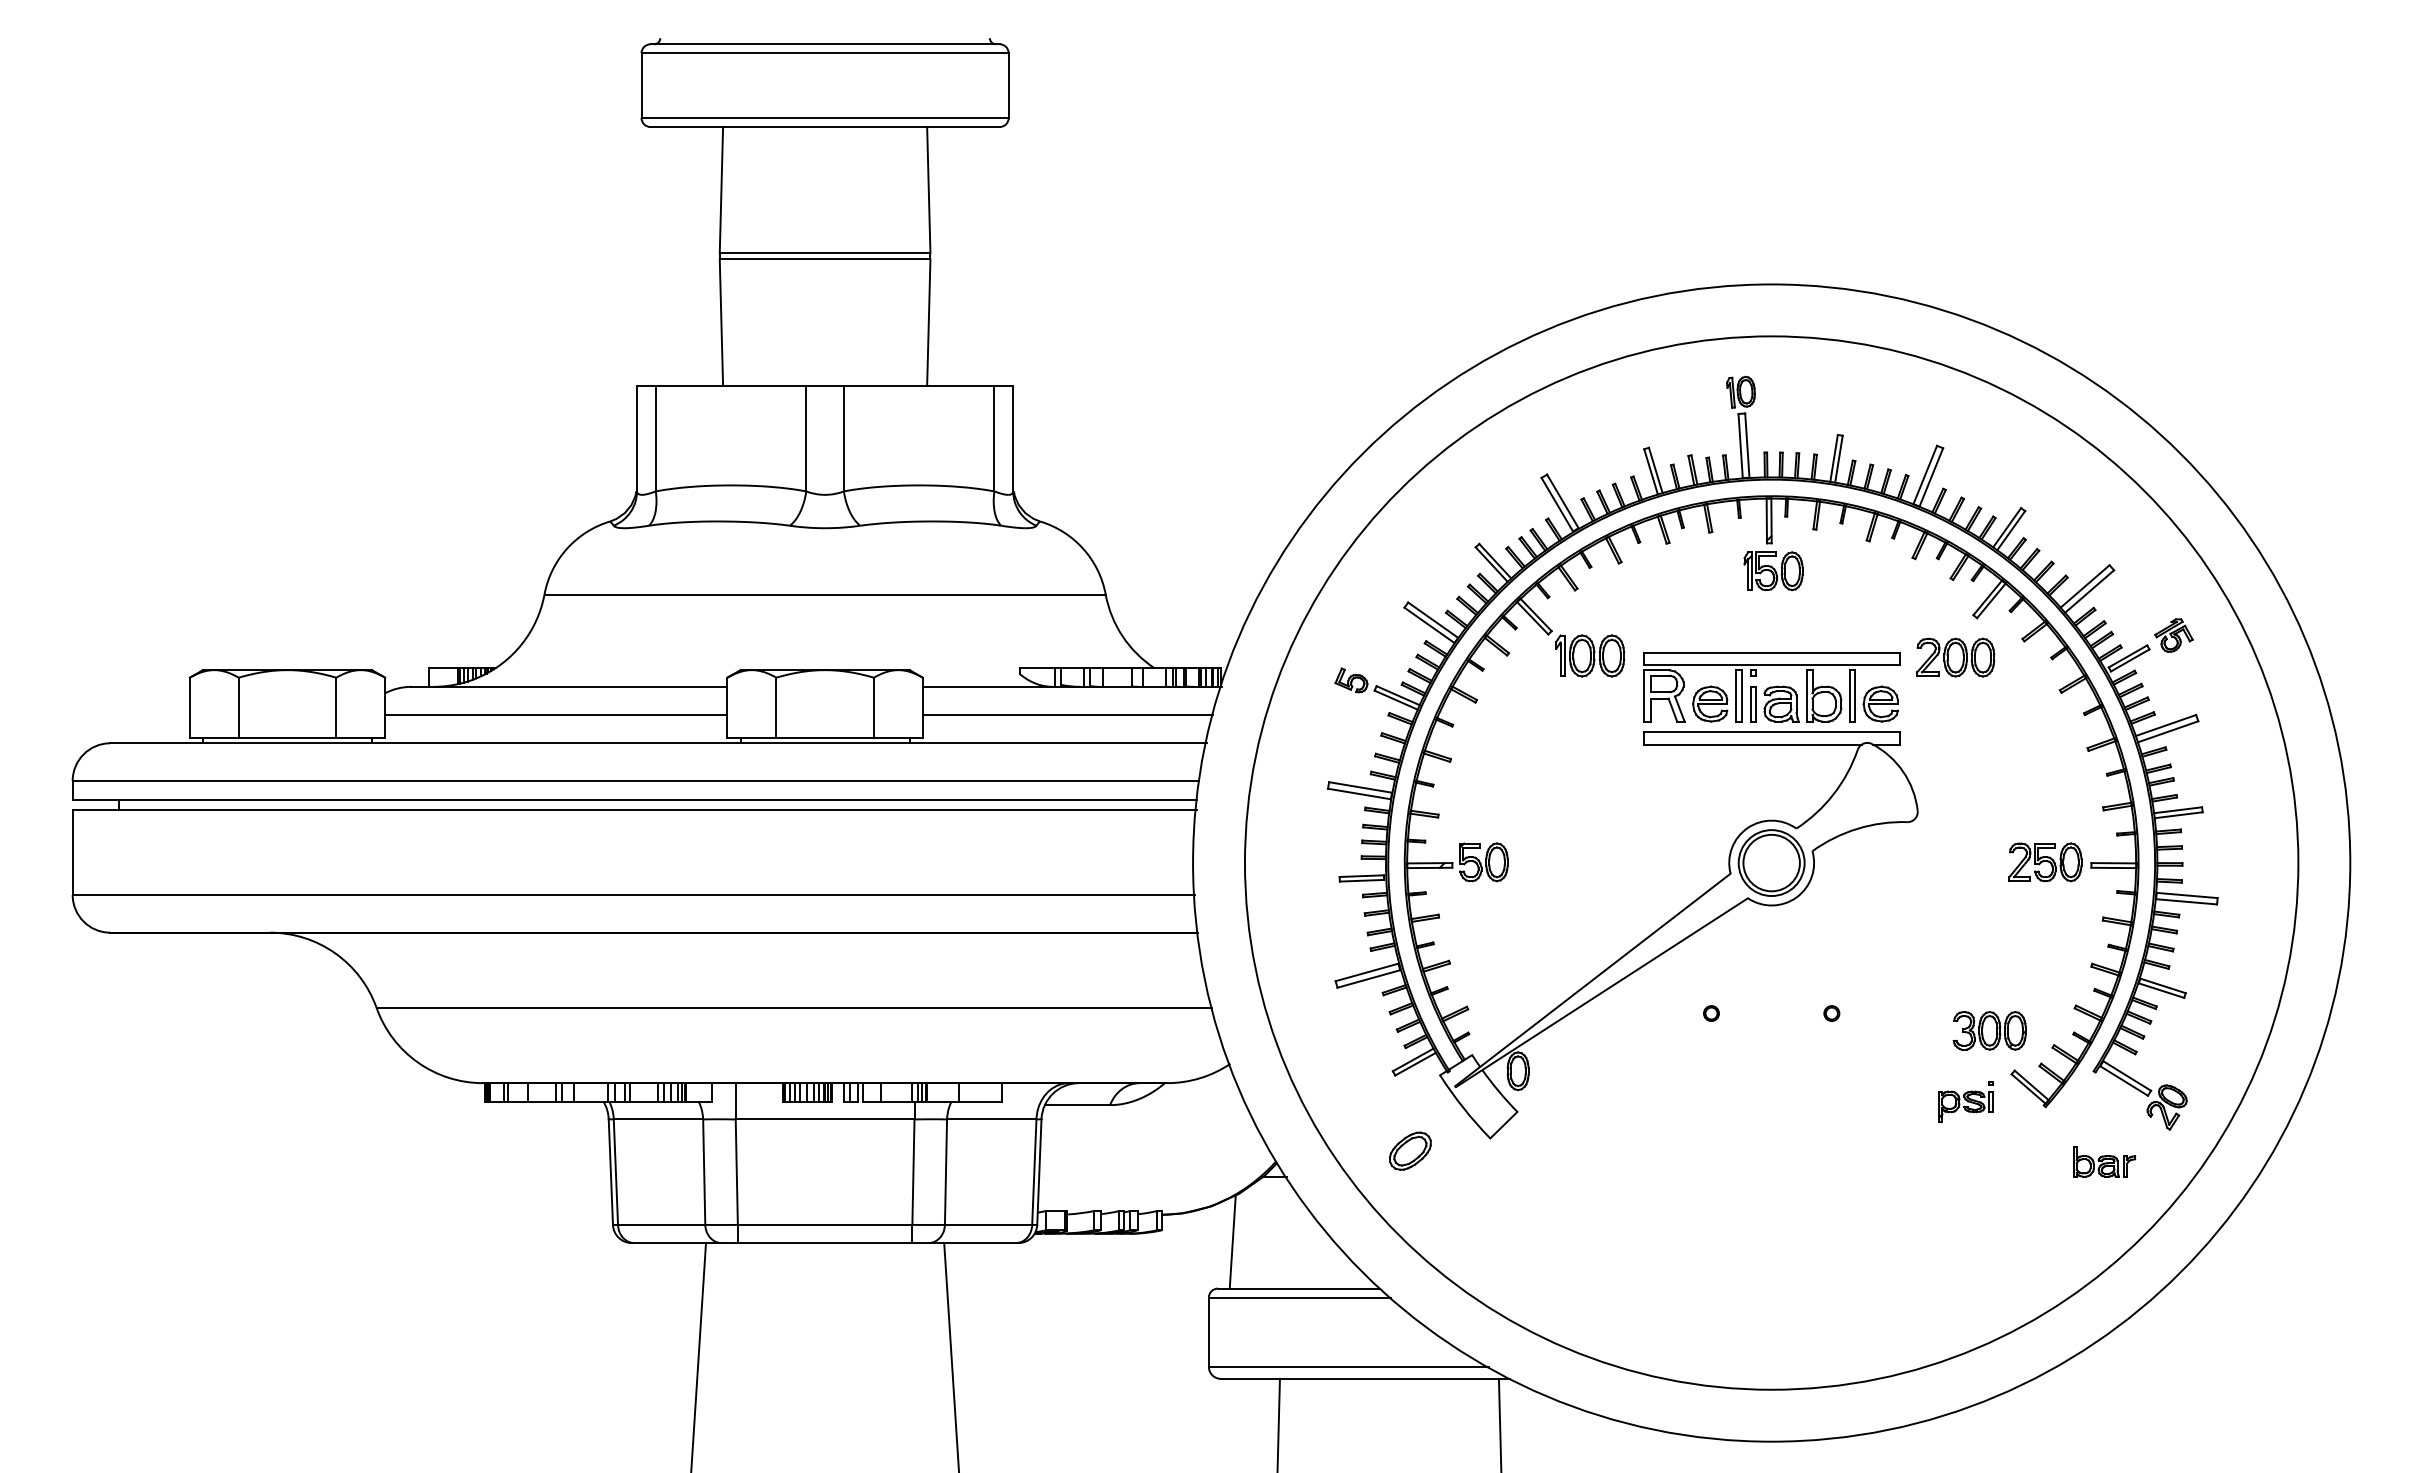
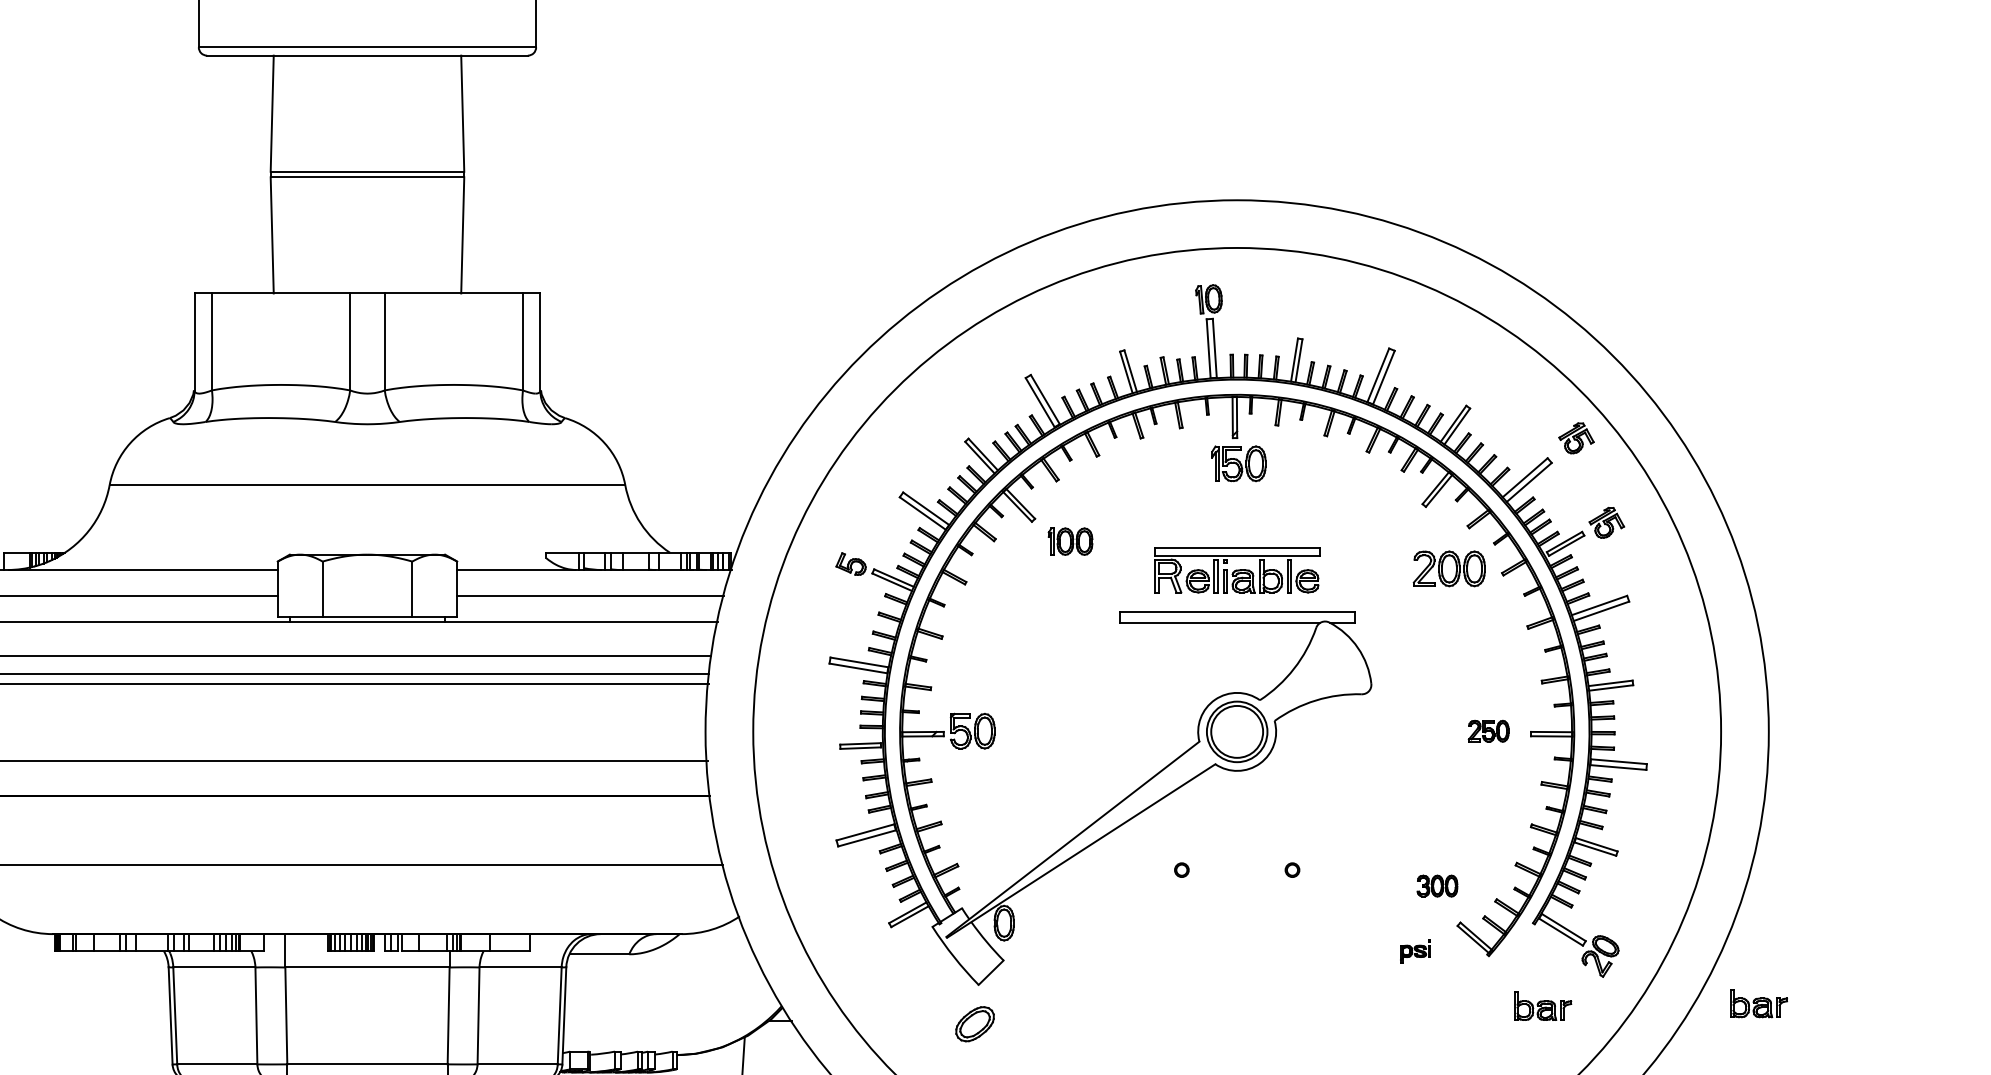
part: (2140, 543) -> (1576, 438), added
part: (1590, 655) -> (1070, 541), size x0.7
part: (1955, 657) -> (1449, 568), moved
part: (1771, 687) -> (1237, 570), size x0.7
part: (2045, 862) -> (1488, 731), size x0.6
part: (1989, 1030) -> (1437, 885), size x0.6
part: (1965, 1101) -> (1415, 950), size x0.6
part: (1410, 1150) -> (975, 1023), moved
part: (2339, 1158) -> (1758, 1003), added

